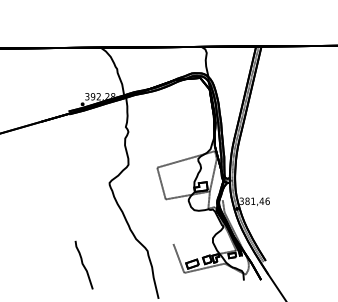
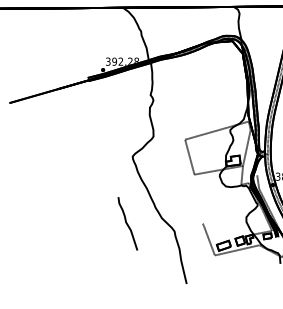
part: (83, 264) -> (127, 223), moved

